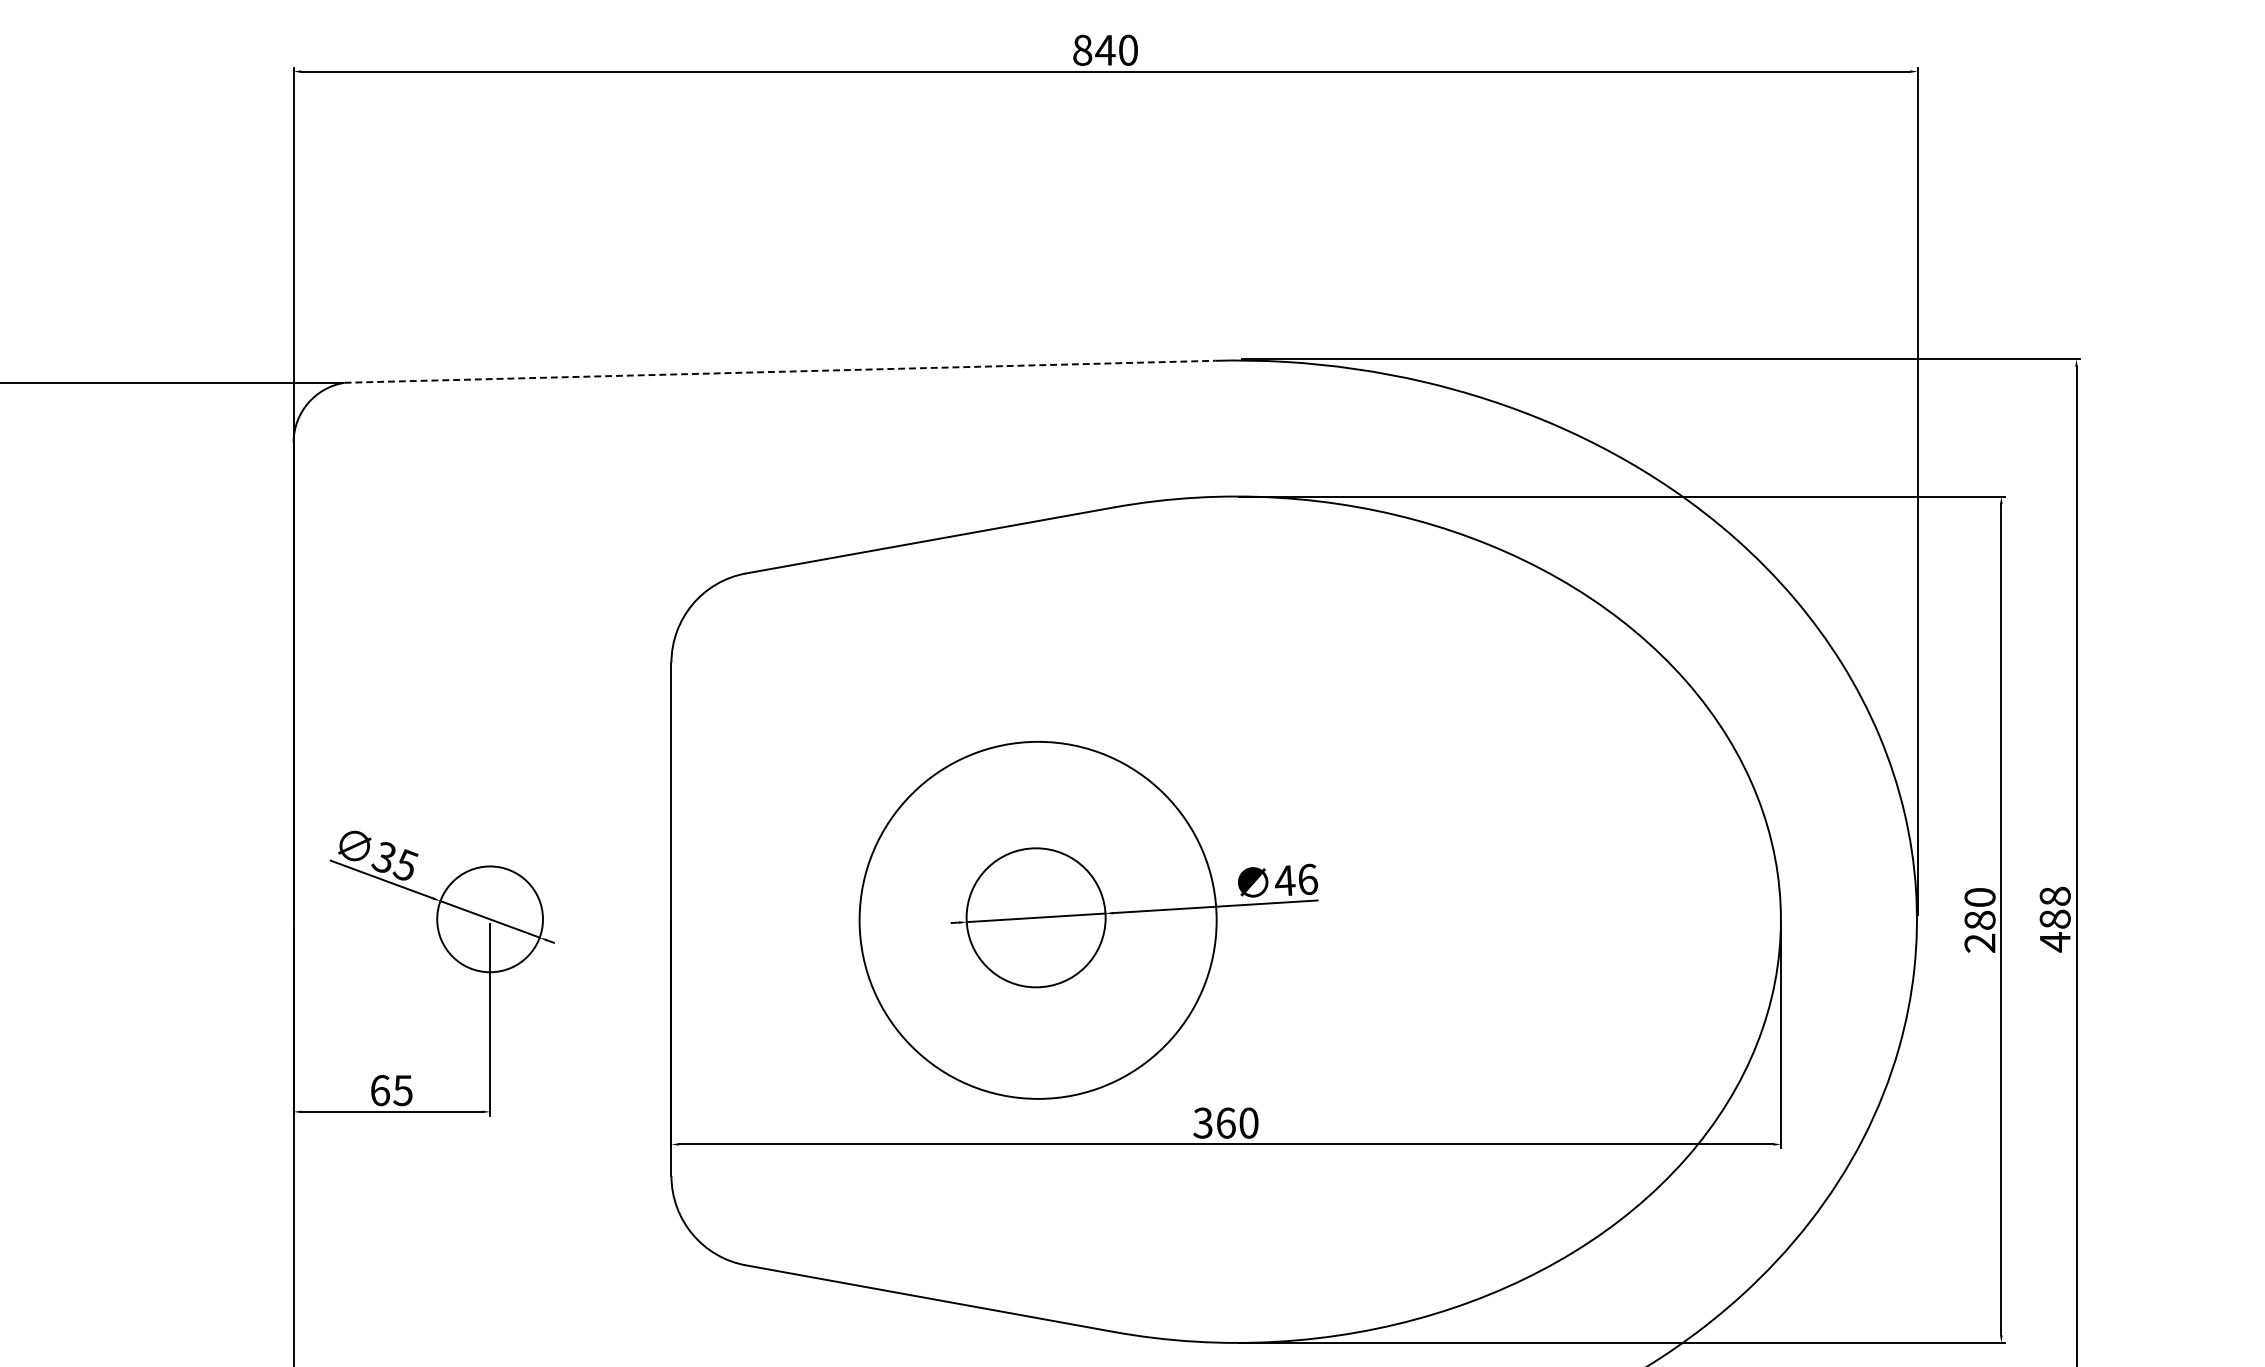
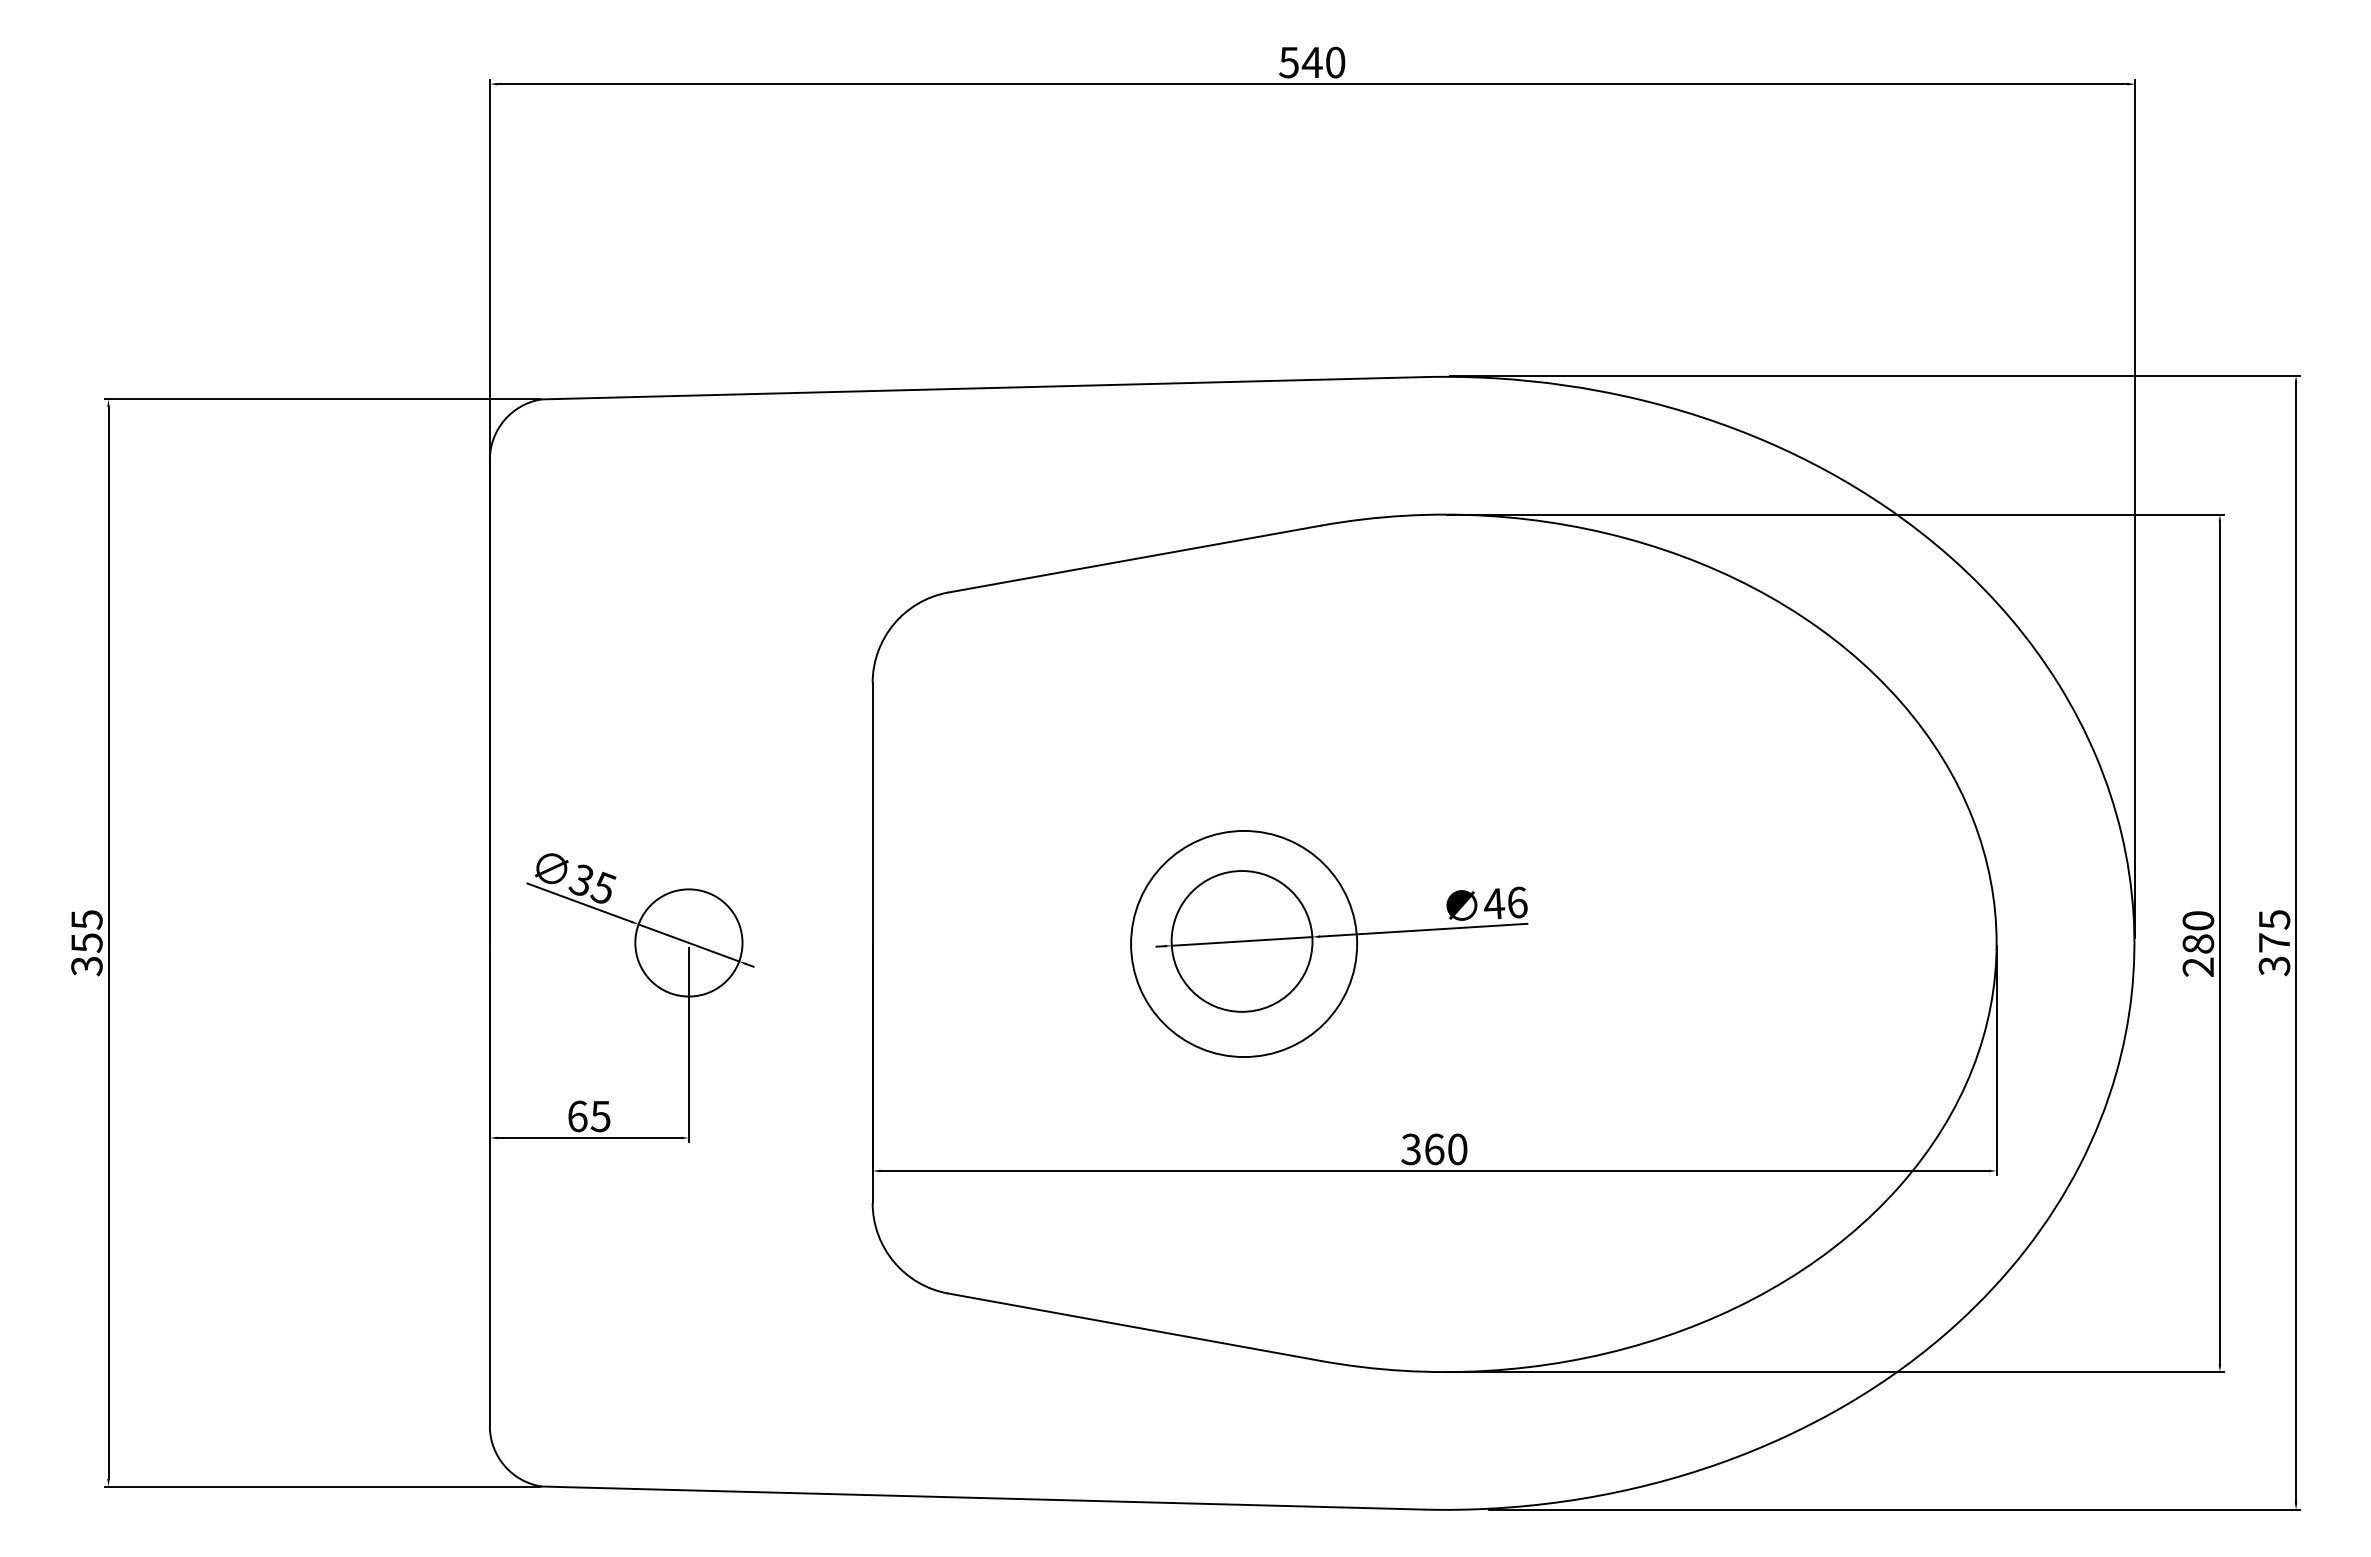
text: (1081, 50) -> (1288, 62), 840 -> 540
line: (780, 372) -> (983, 388), dashed -> solid
circle: (1038, 919) -> (1244, 943), size x0.62
text: (2055, 919) -> (2274, 943), 488 -> 375

